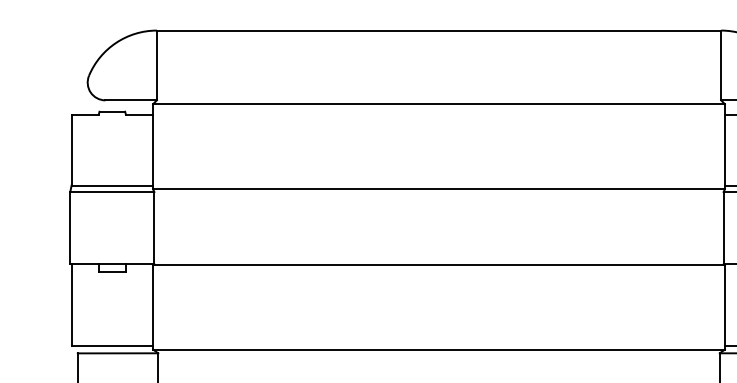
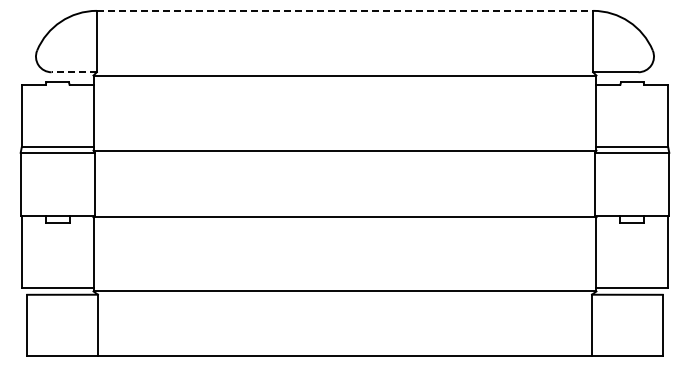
line: (439, 30) -> (345, 10), solid -> dashed
line: (131, 100) -> (74, 72), solid -> dashed

